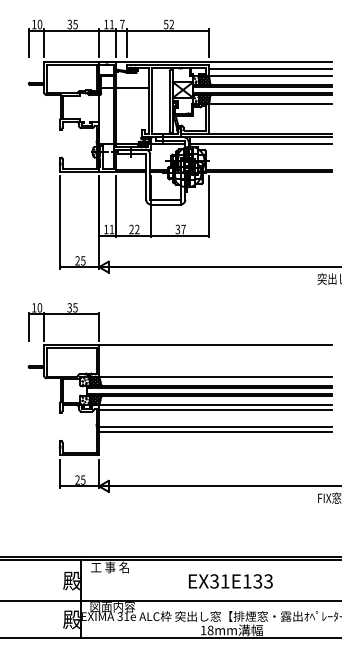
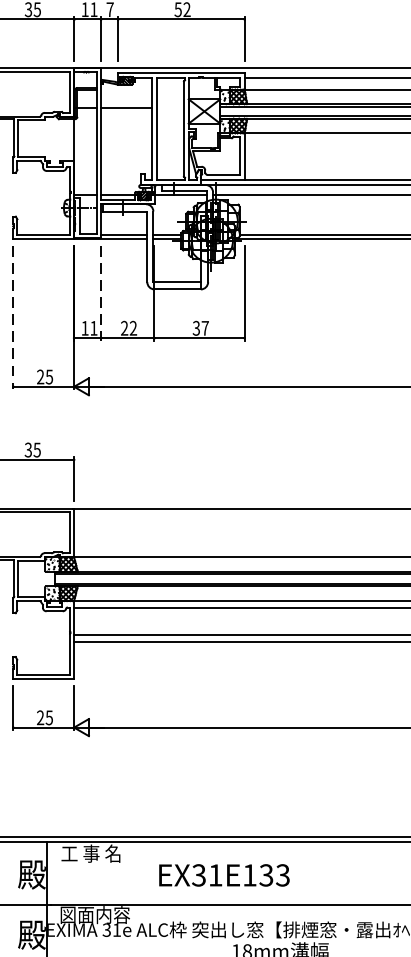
line: (116, 207) -> (101, 294), solid -> dashed
line: (60, 223) -> (14, 318), solid -> dashed
text: (230, 581) -> (223, 875), moved

